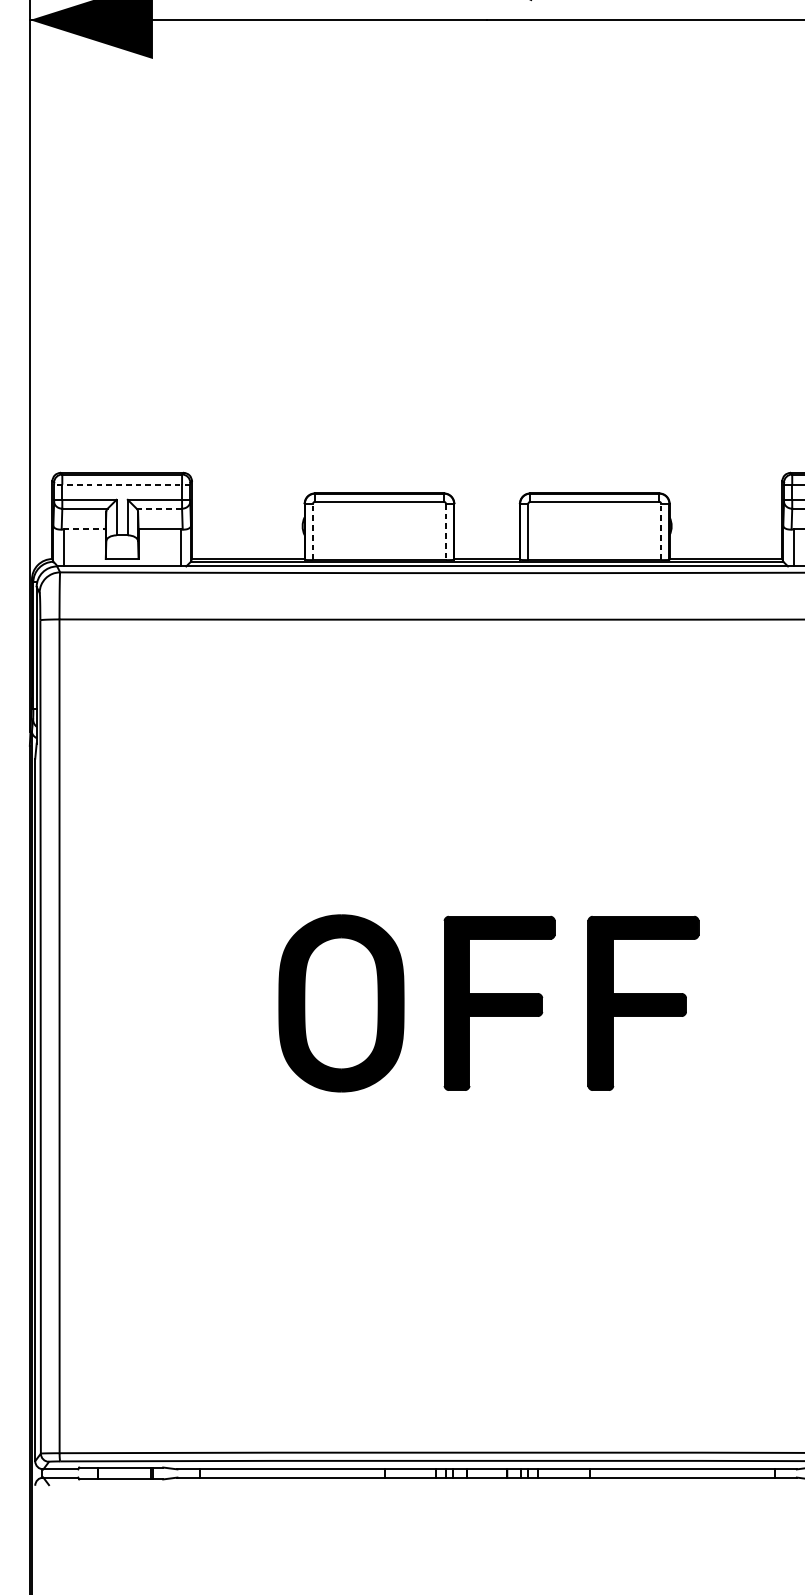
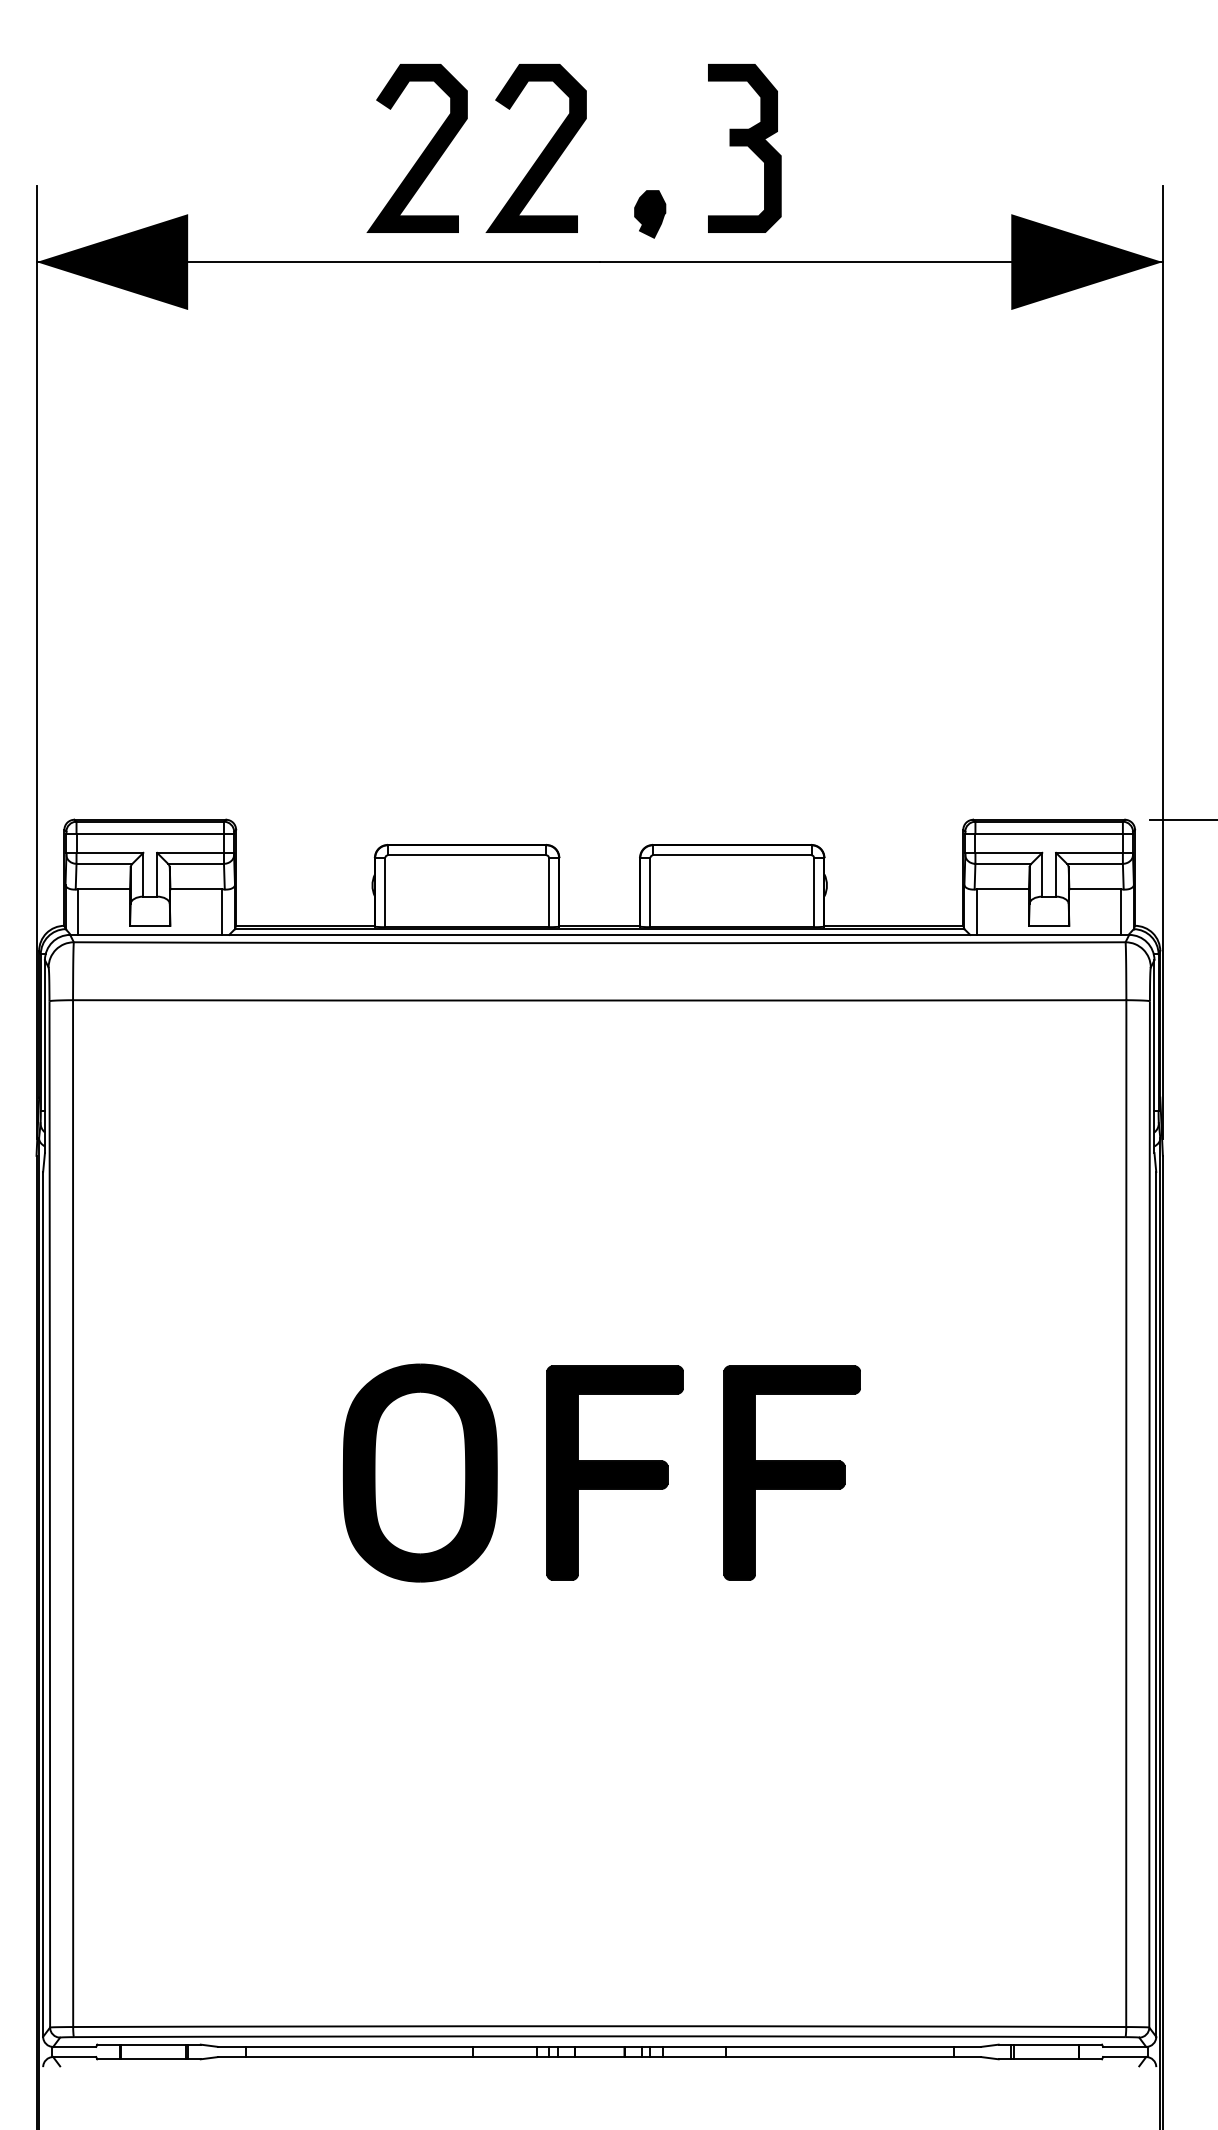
line: (122, 484) -> (150, 834), dashed -> solid
line: (159, 508) -> (196, 863), dashed -> solid
line: (85, 529) -> (104, 889), dashed -> solid
line: (313, 531) -> (385, 892), dashed -> solid
line: (445, 531) -> (548, 892), dashed -> solid
line: (661, 531) -> (814, 892), dashed -> solid

